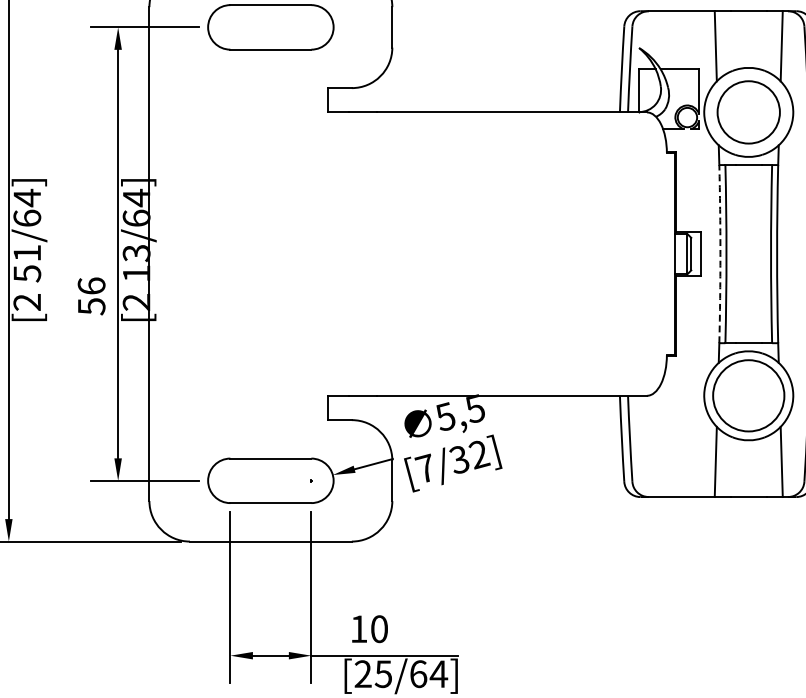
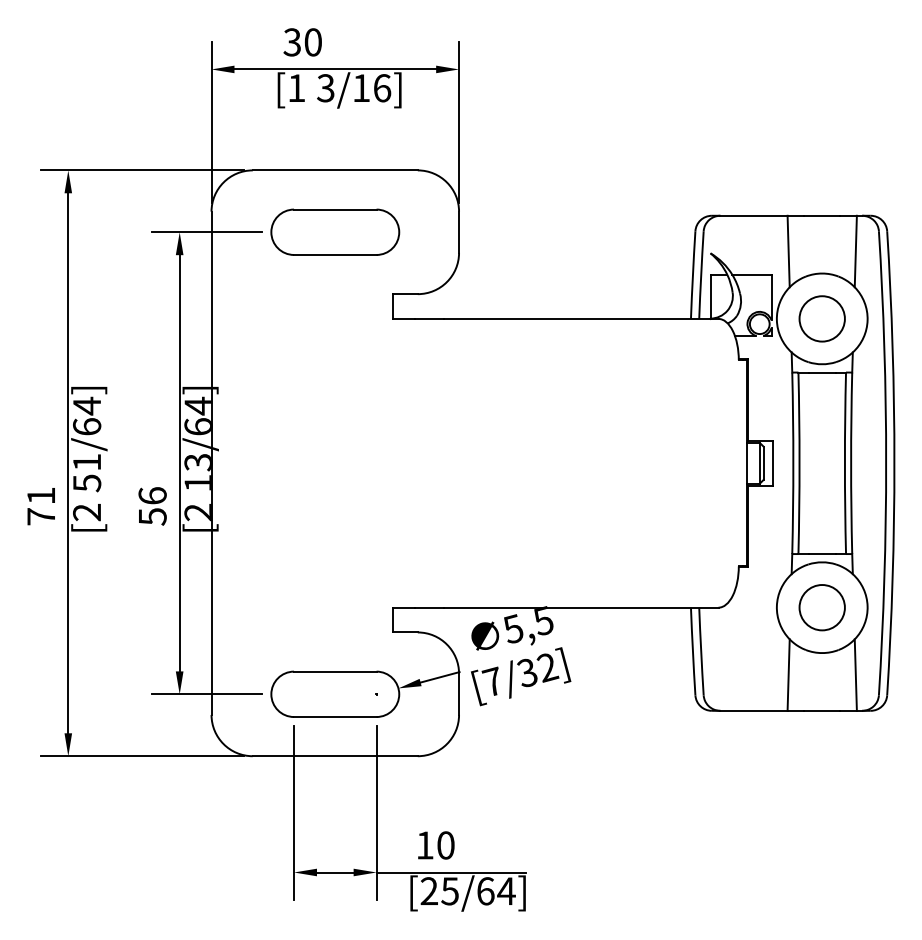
circle: (748, 112) -> (821, 318), size x0.71
arc: (720, 254) -> (793, 463), dashed -> solid
circle: (748, 395) -> (821, 607), size x0.62

